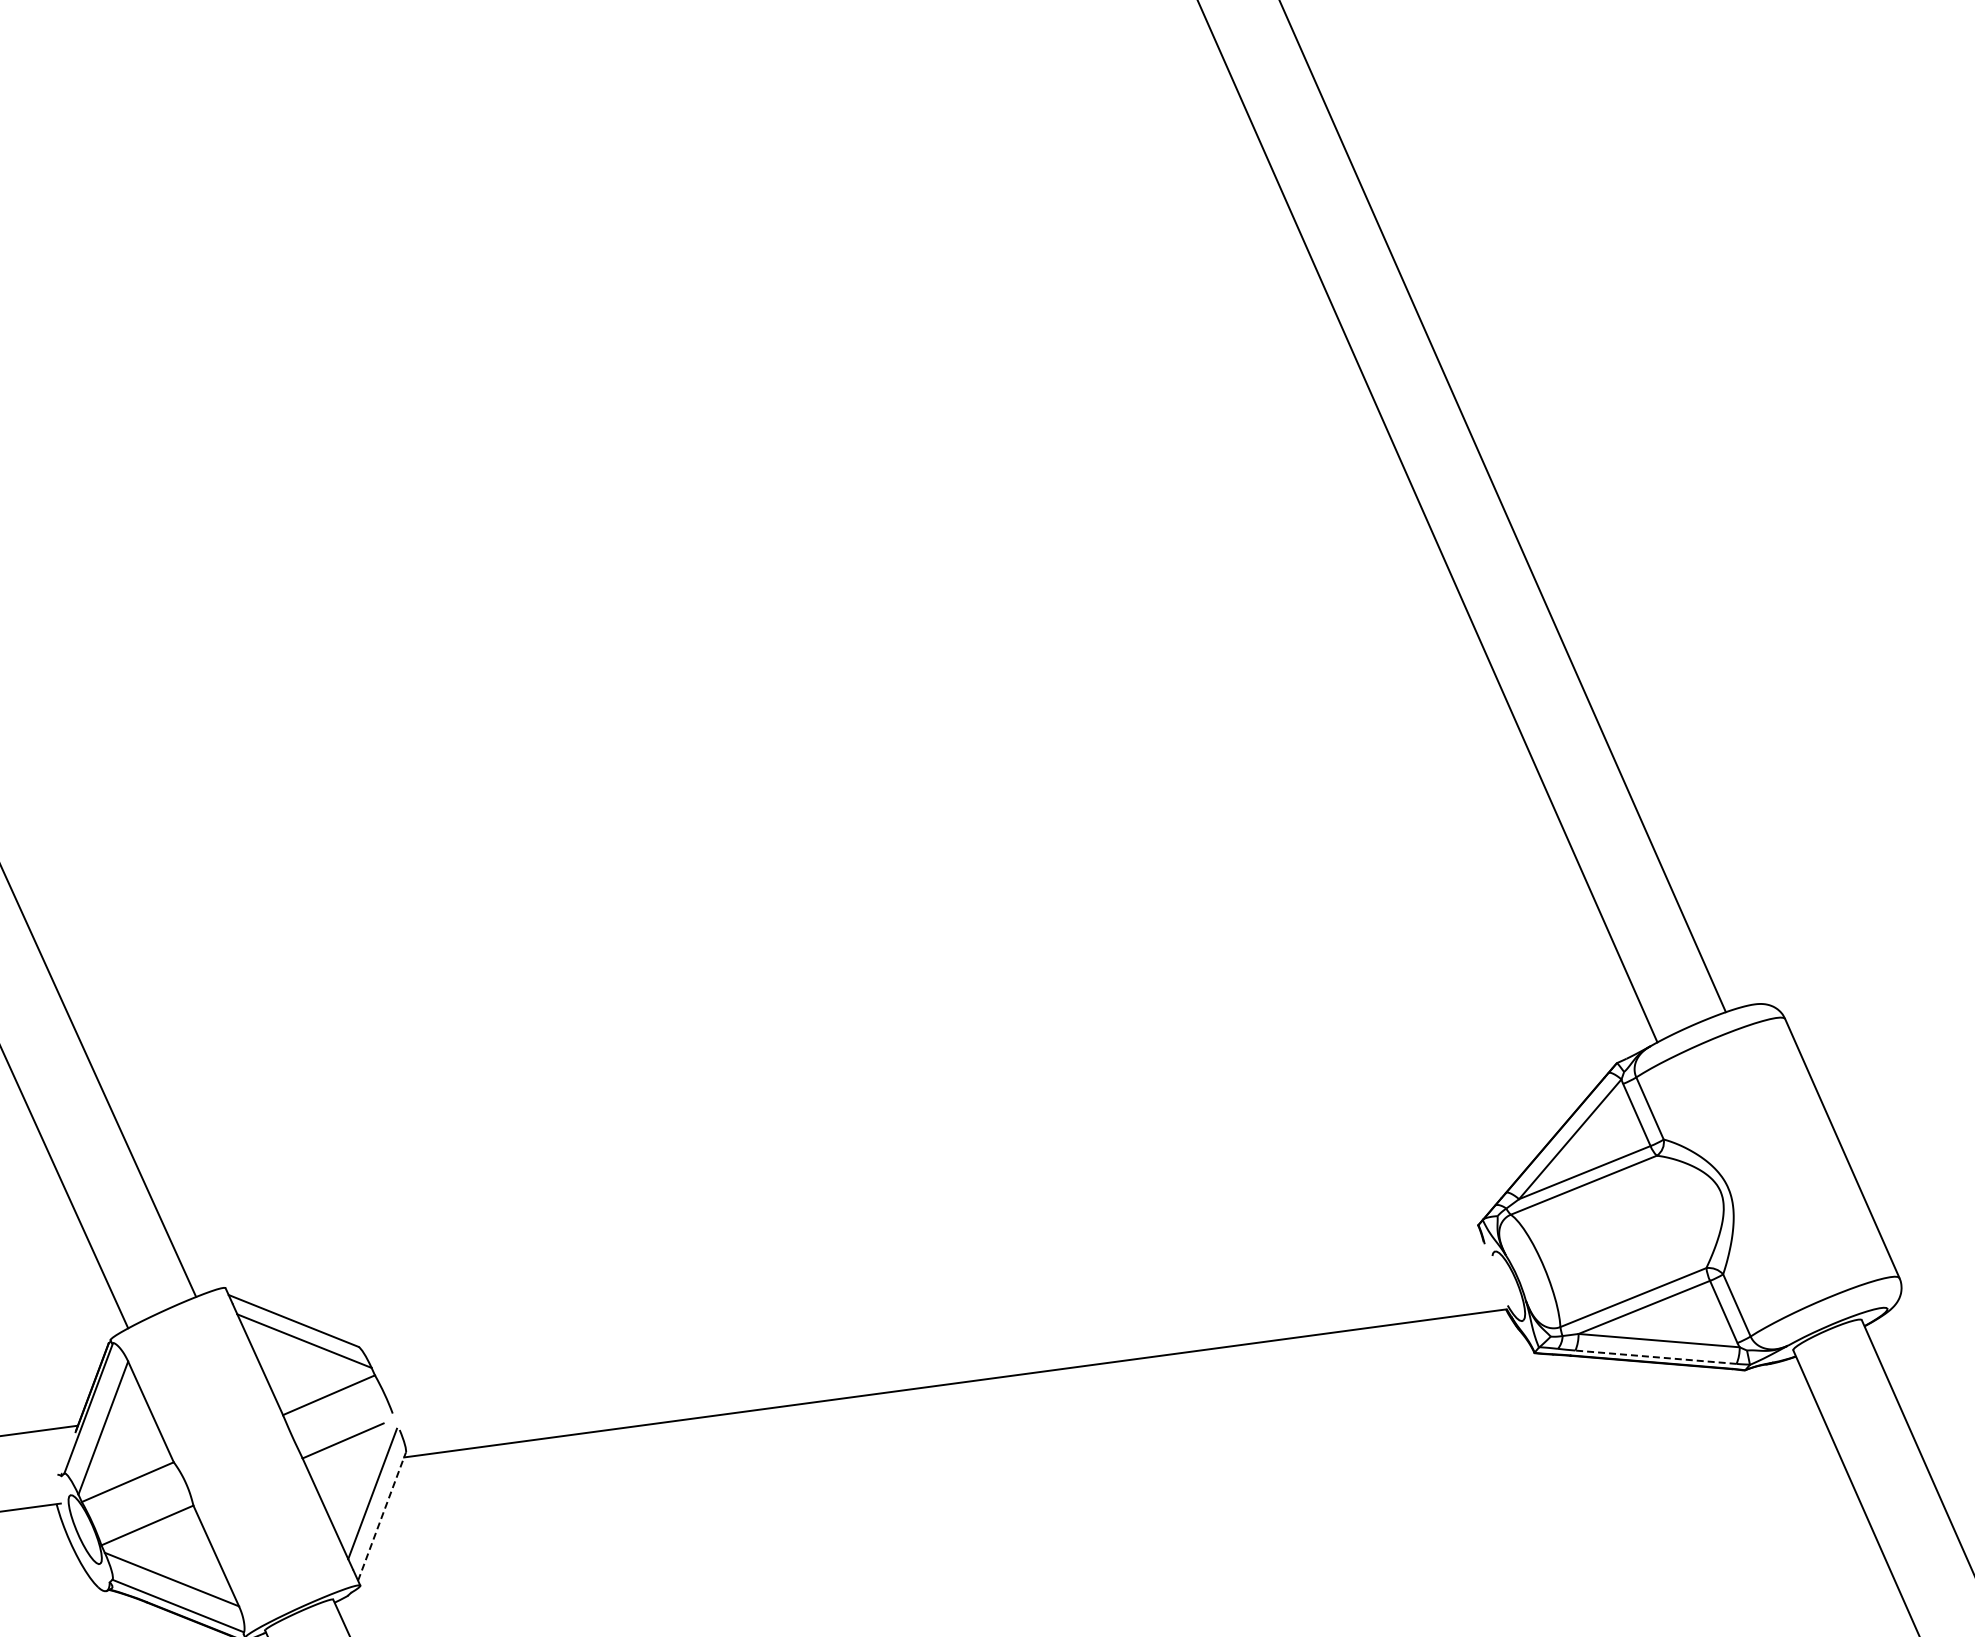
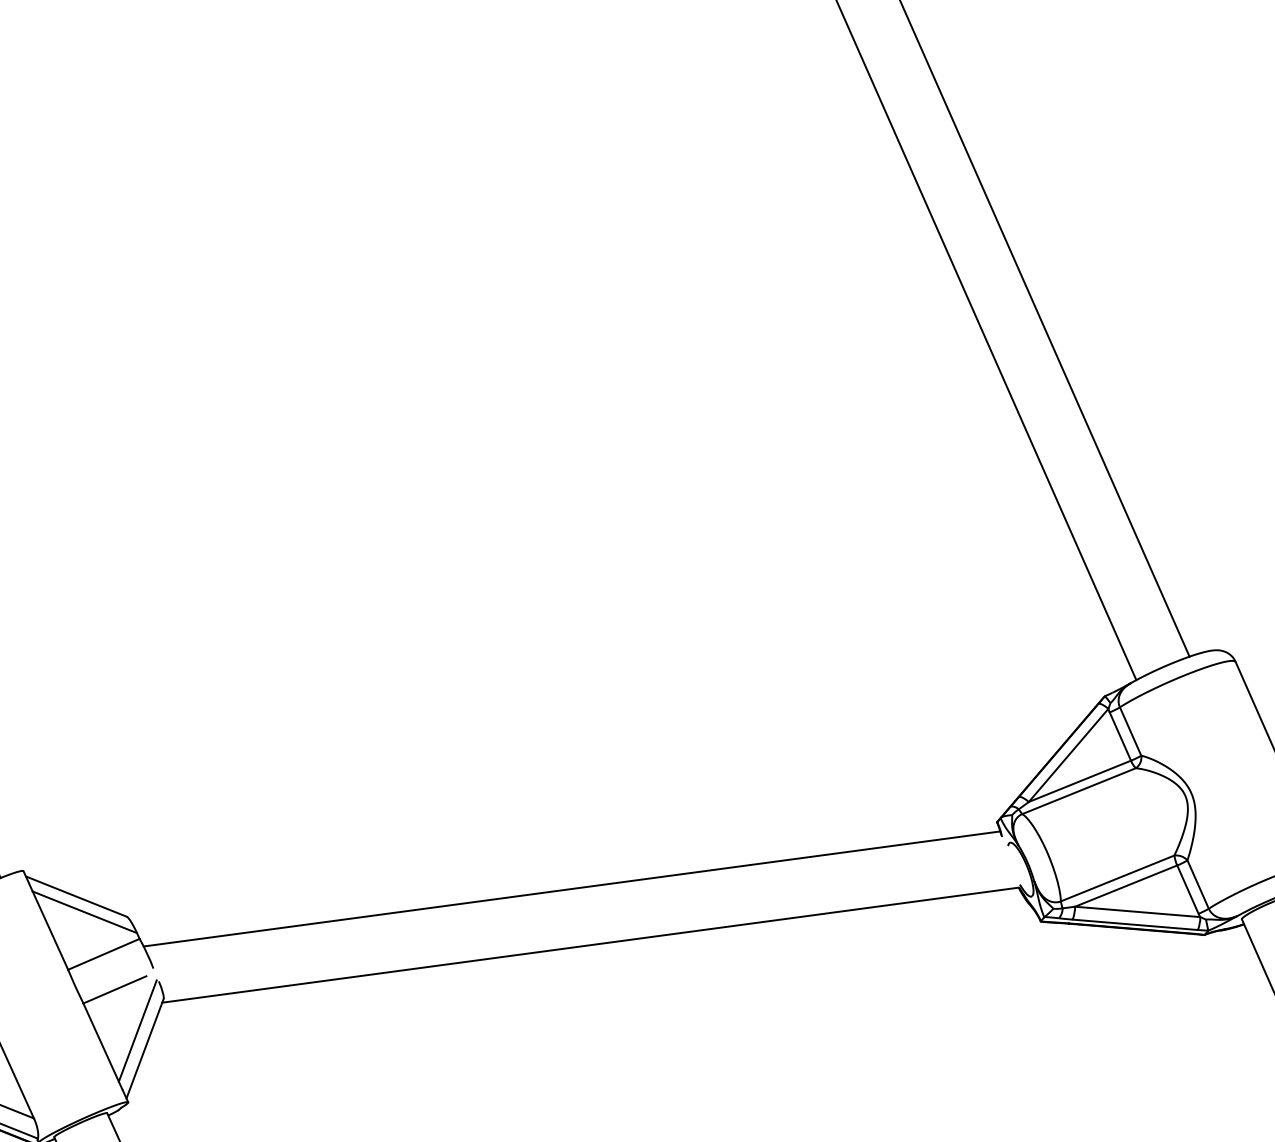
line: (931, 1311) -> (572, 889), added
line: (1656, 1357) -> (1135, 925), dashed -> solid
line: (382, 1516) -> (145, 1048), dashed -> solid

